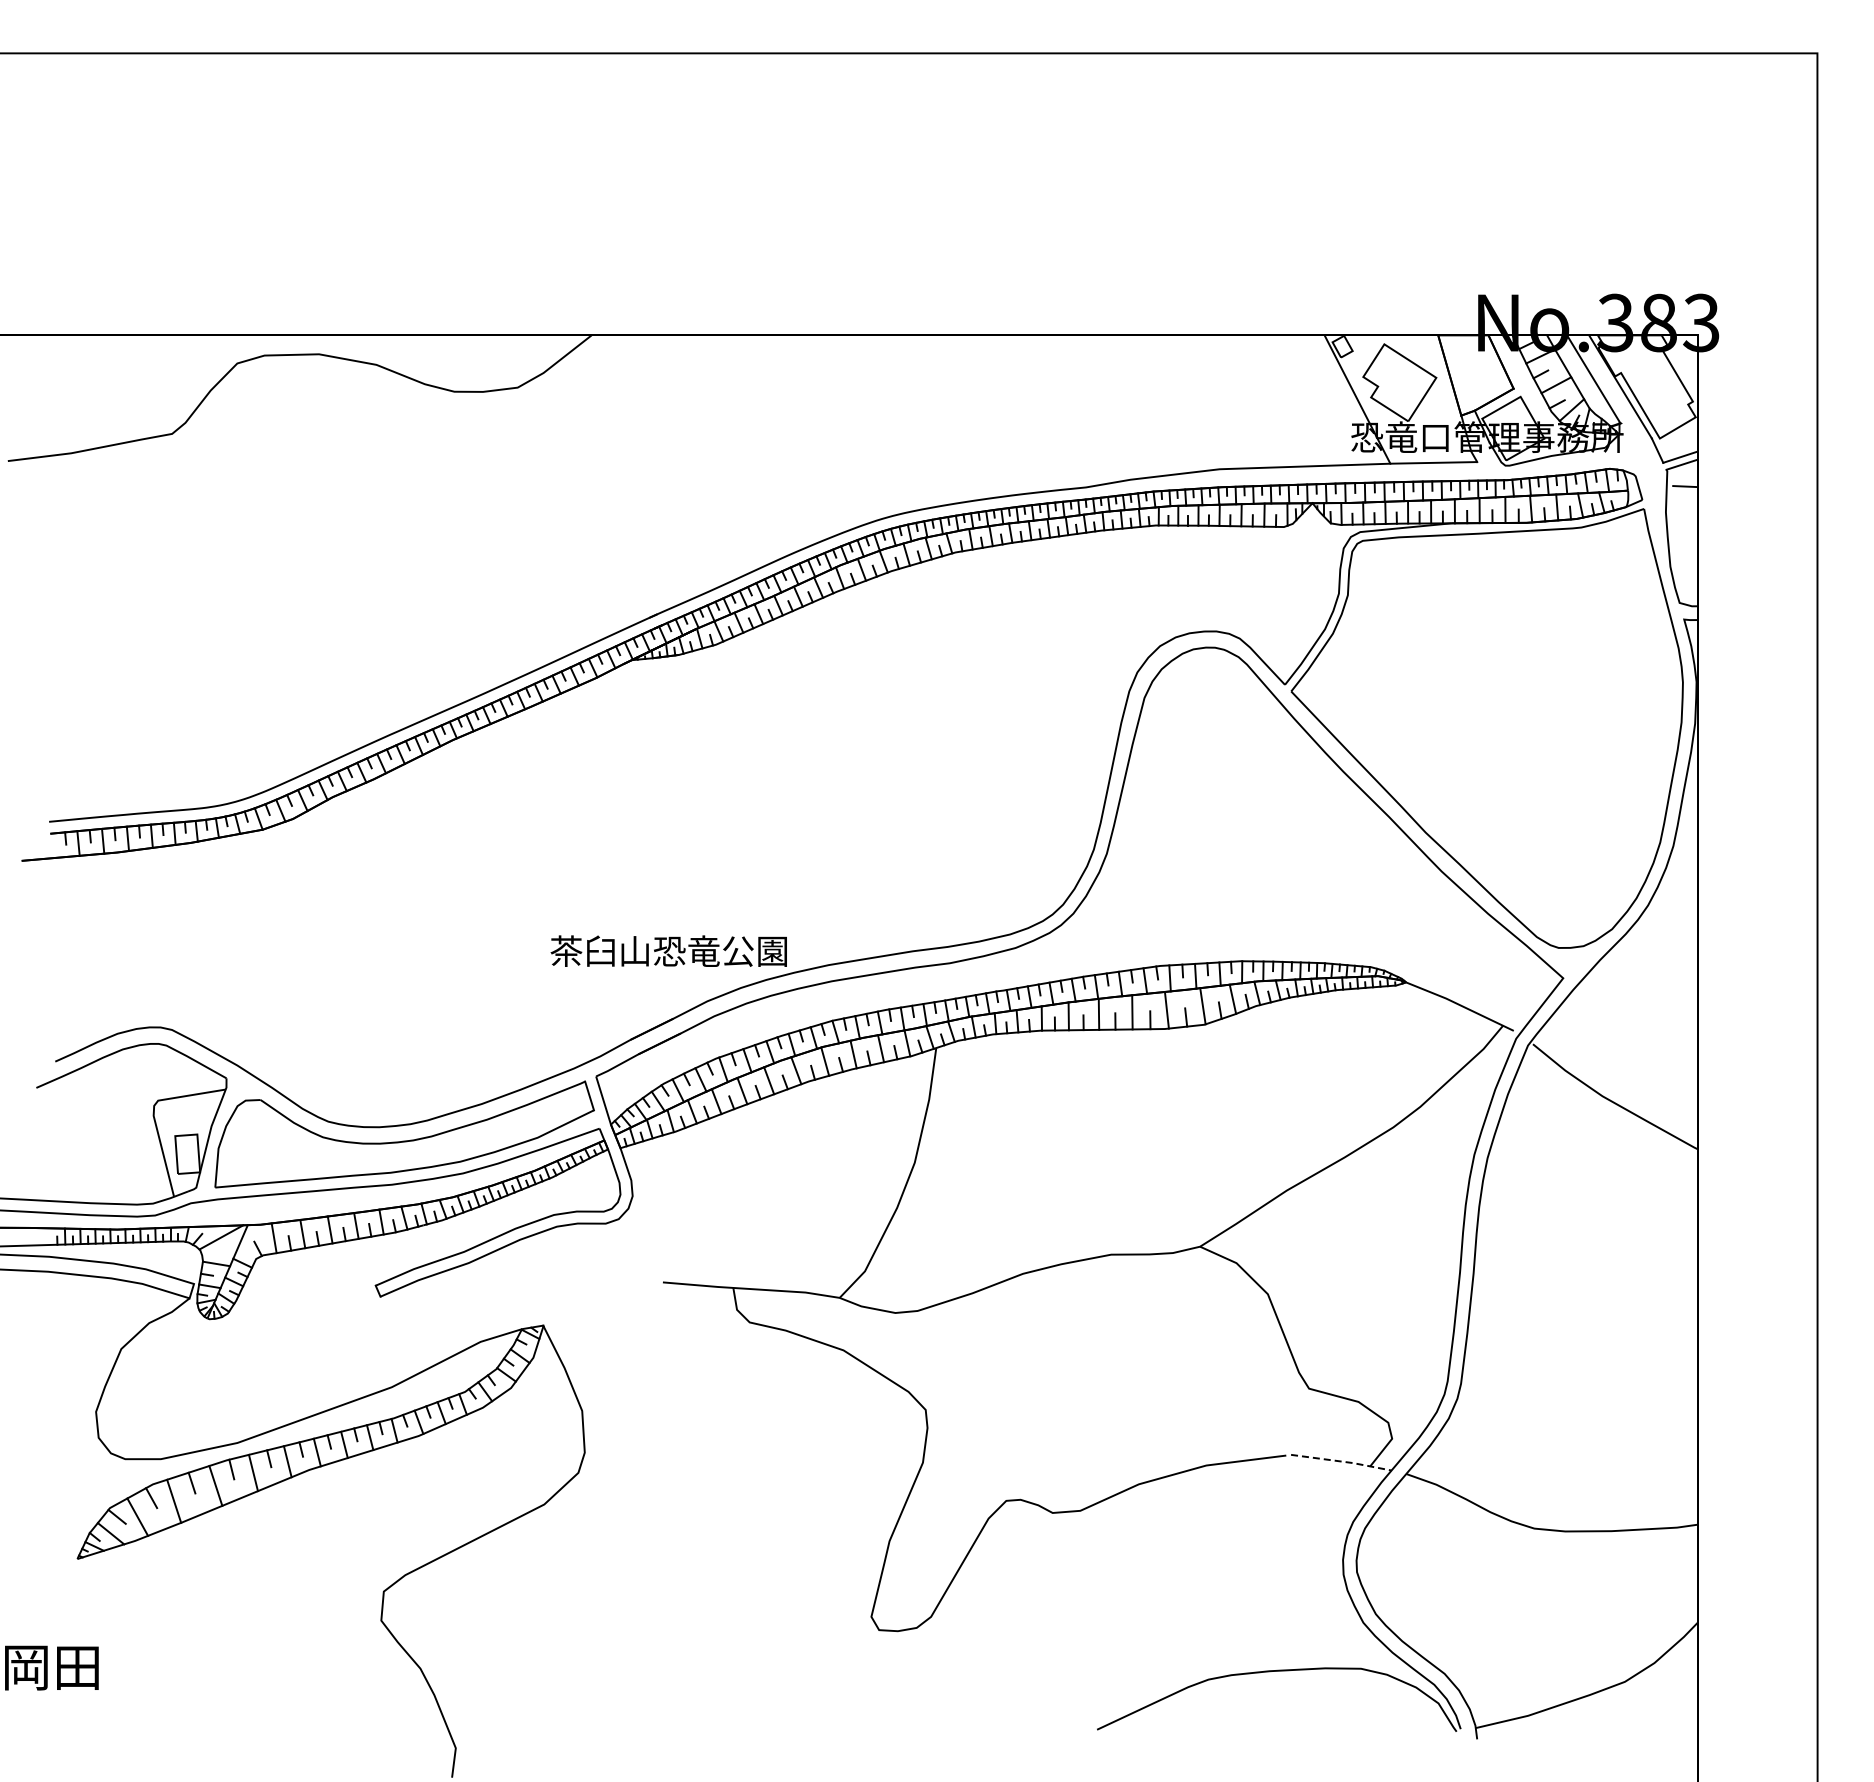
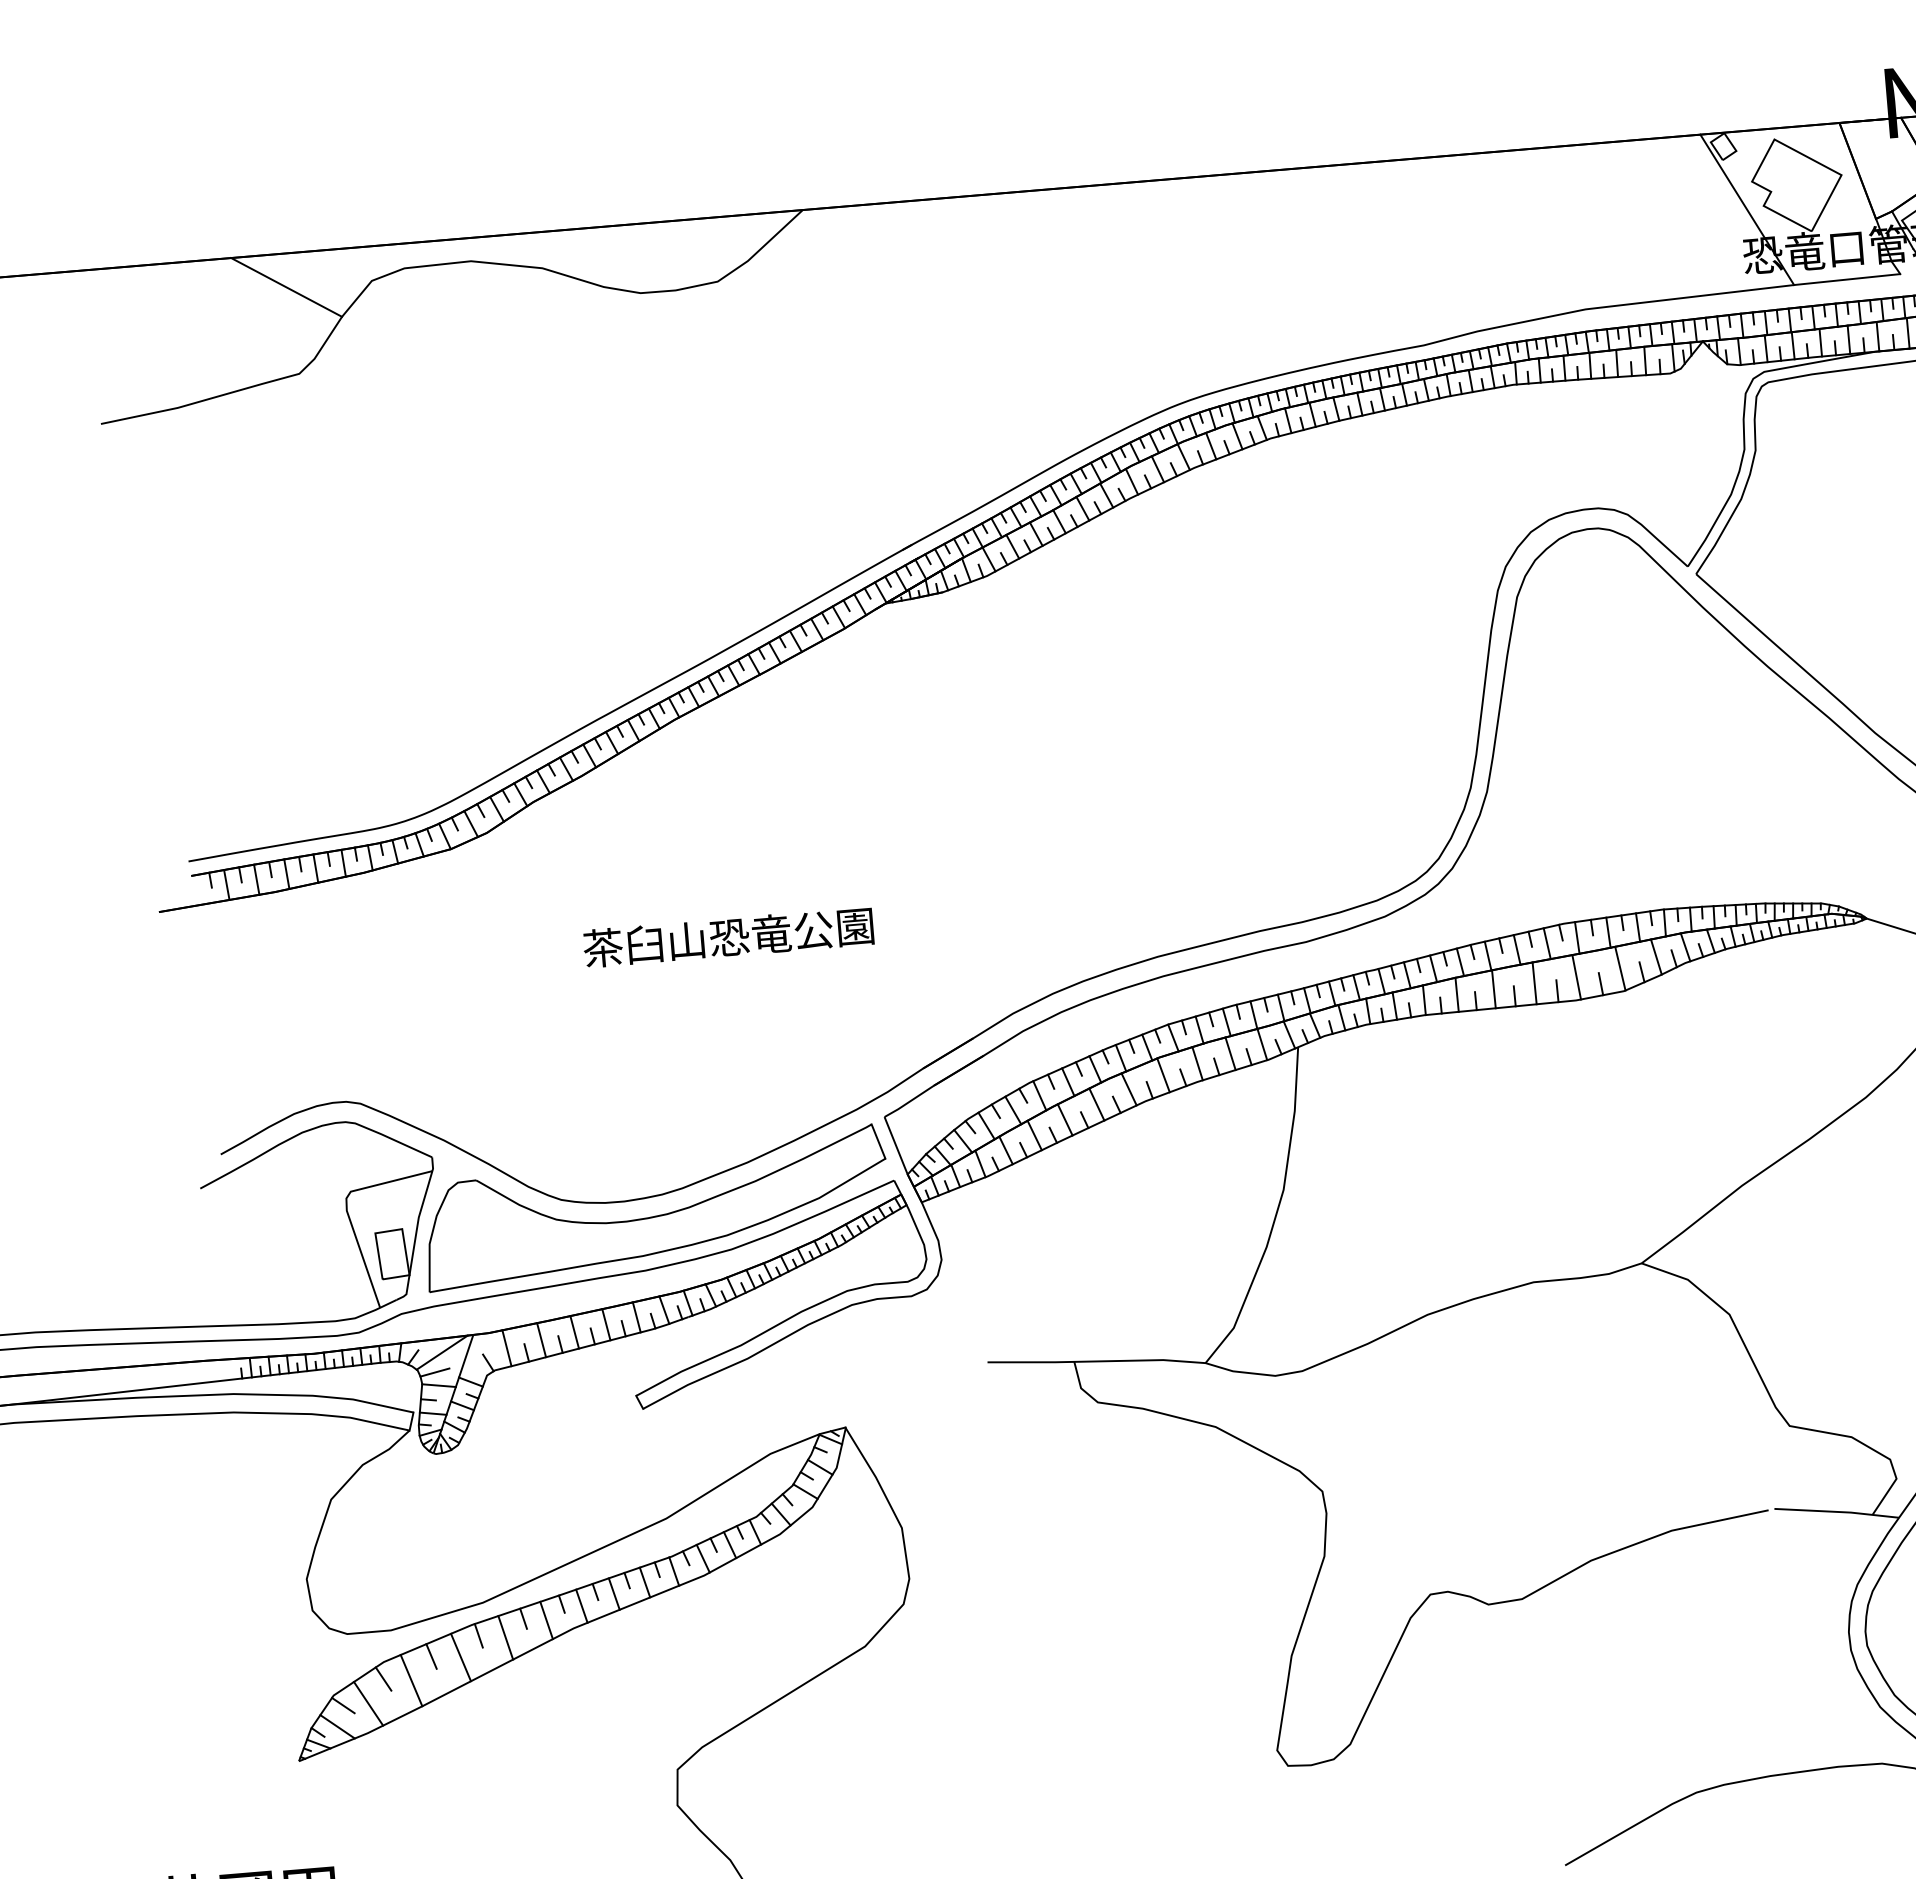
line: (167, 362) -> (286, 286), added
text: (668, 950) -> (728, 936), moved
line: (214, 1252) -> (435, 1371), added
line: (1342, 1461) -> (1838, 1511), dashed -> solid

